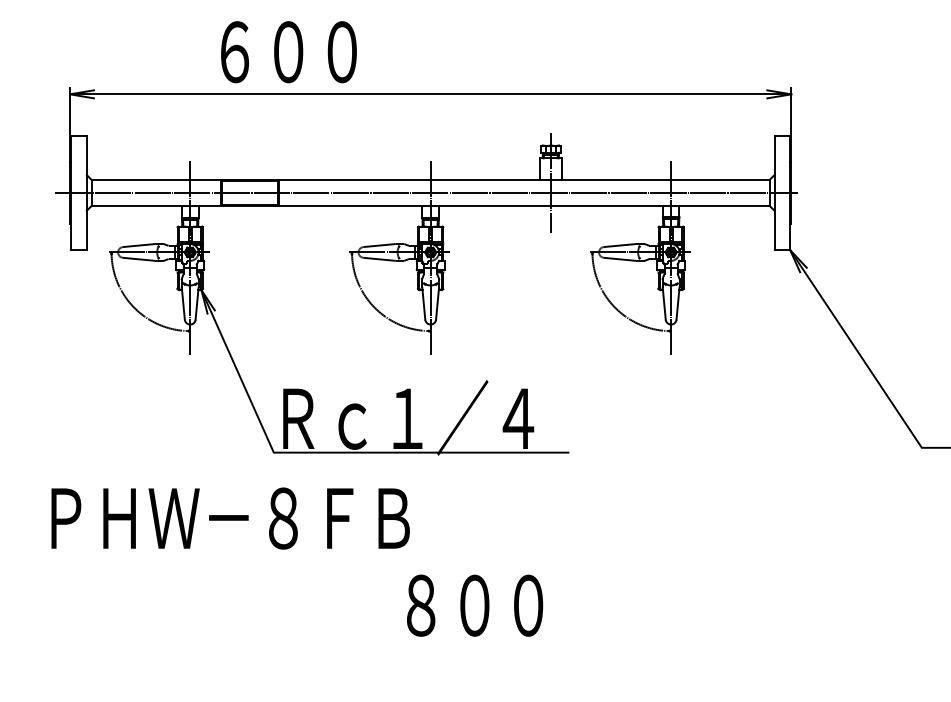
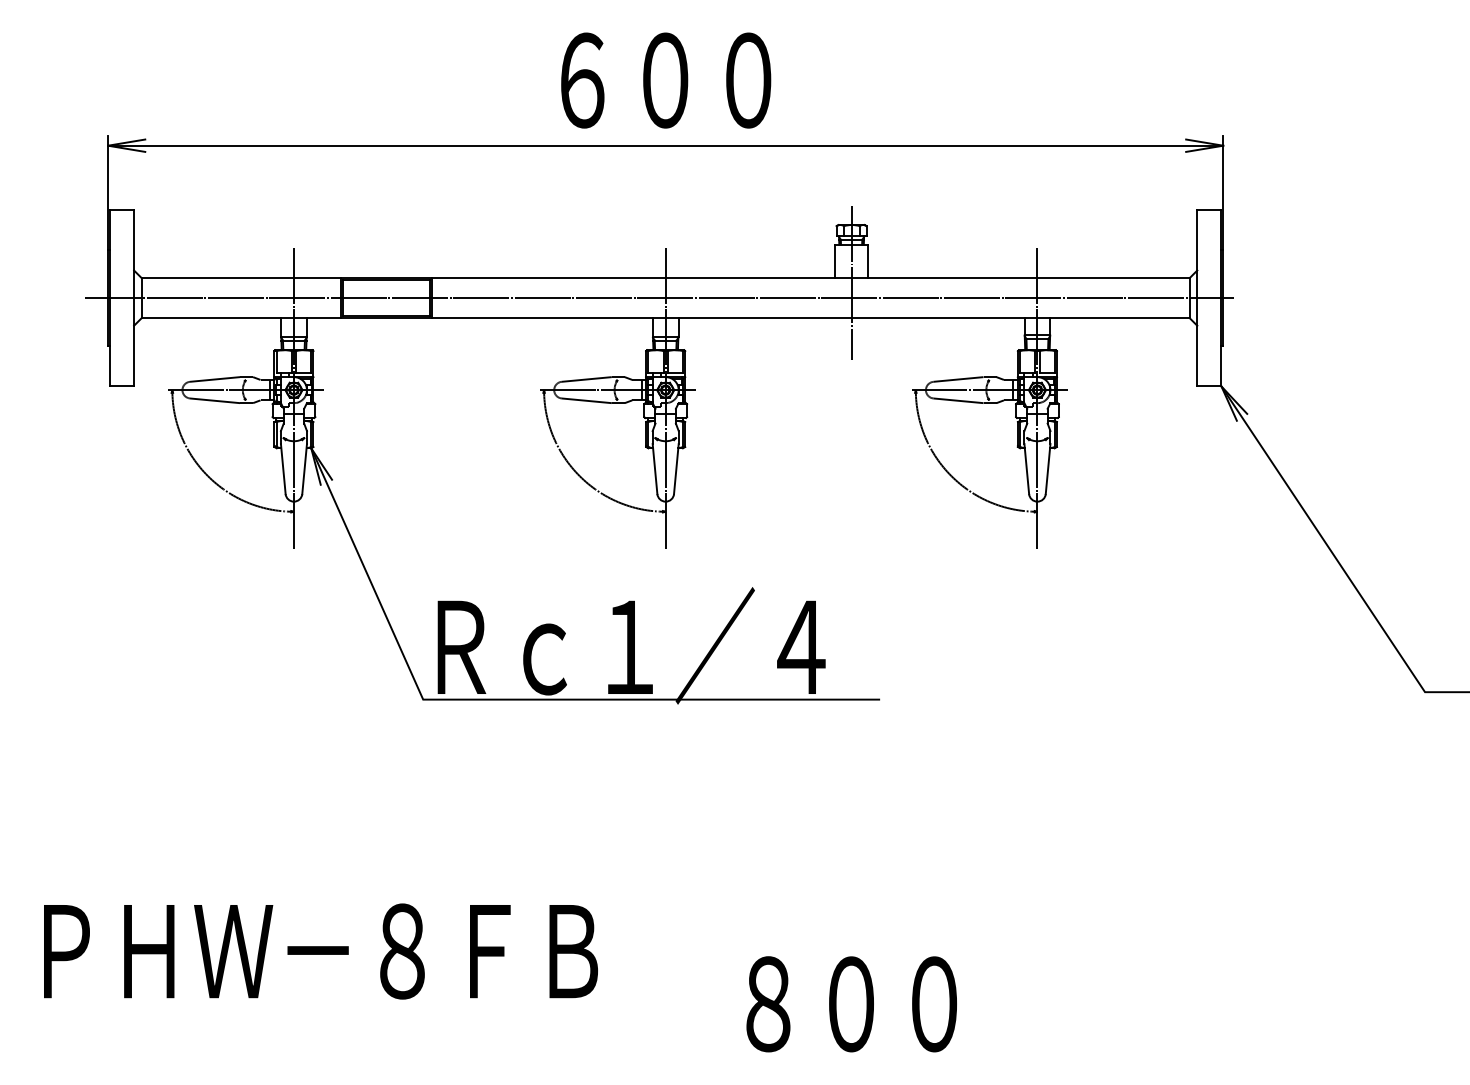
text: (288, 52) -> (665, 81), moved
text: (230, 518) -> (320, 951), moved
text: (475, 605) -> (852, 1003), moved

